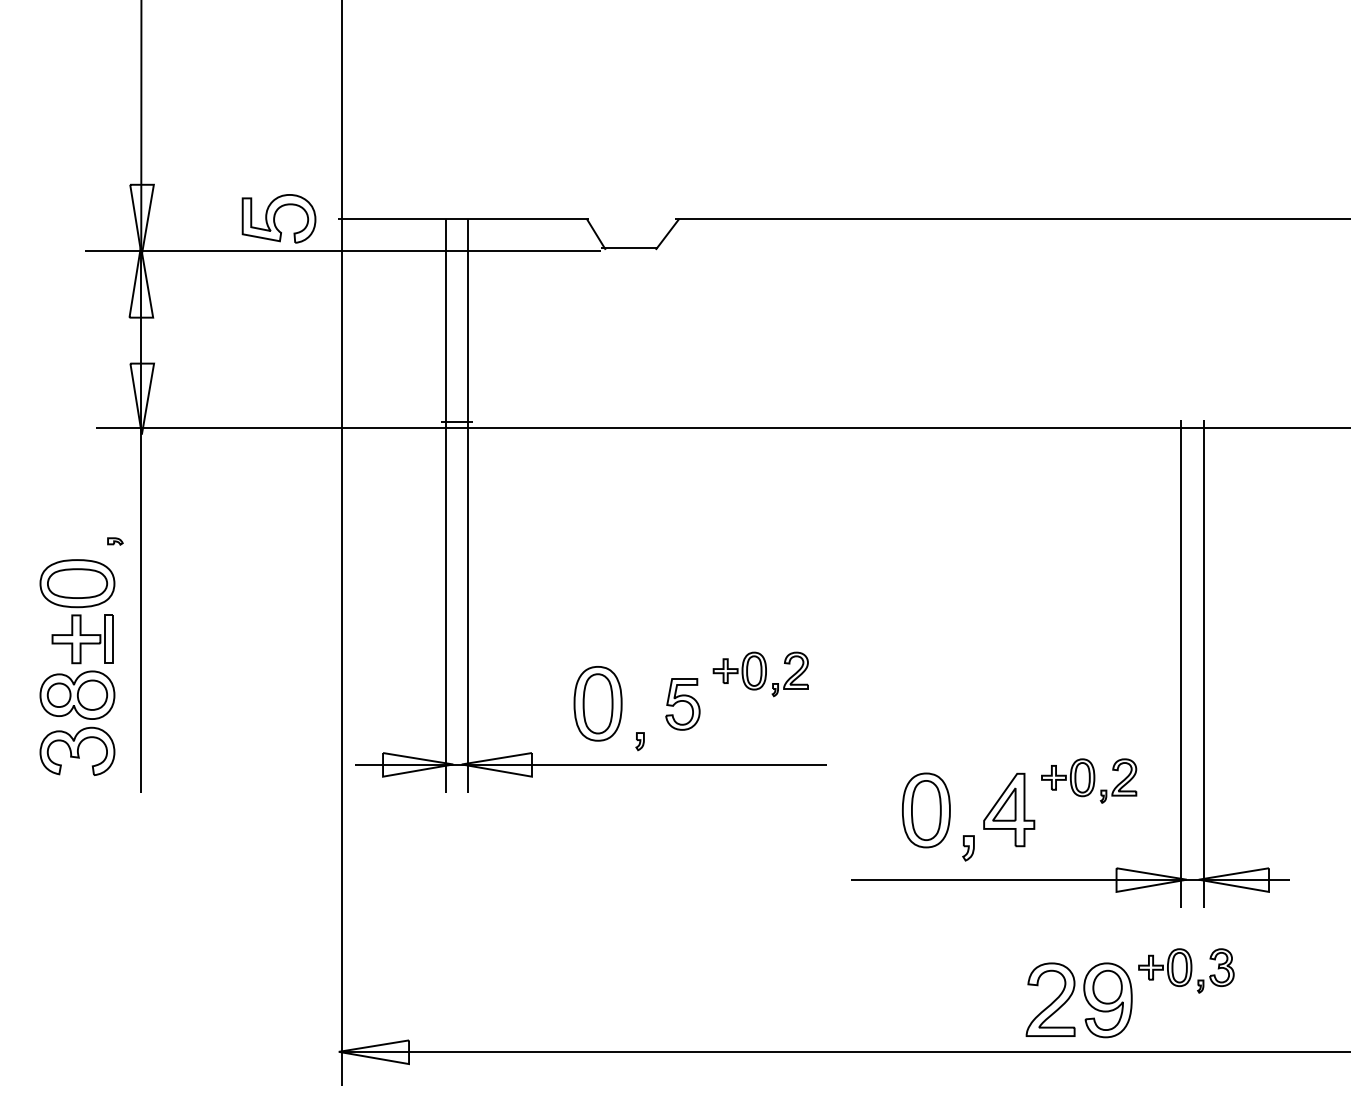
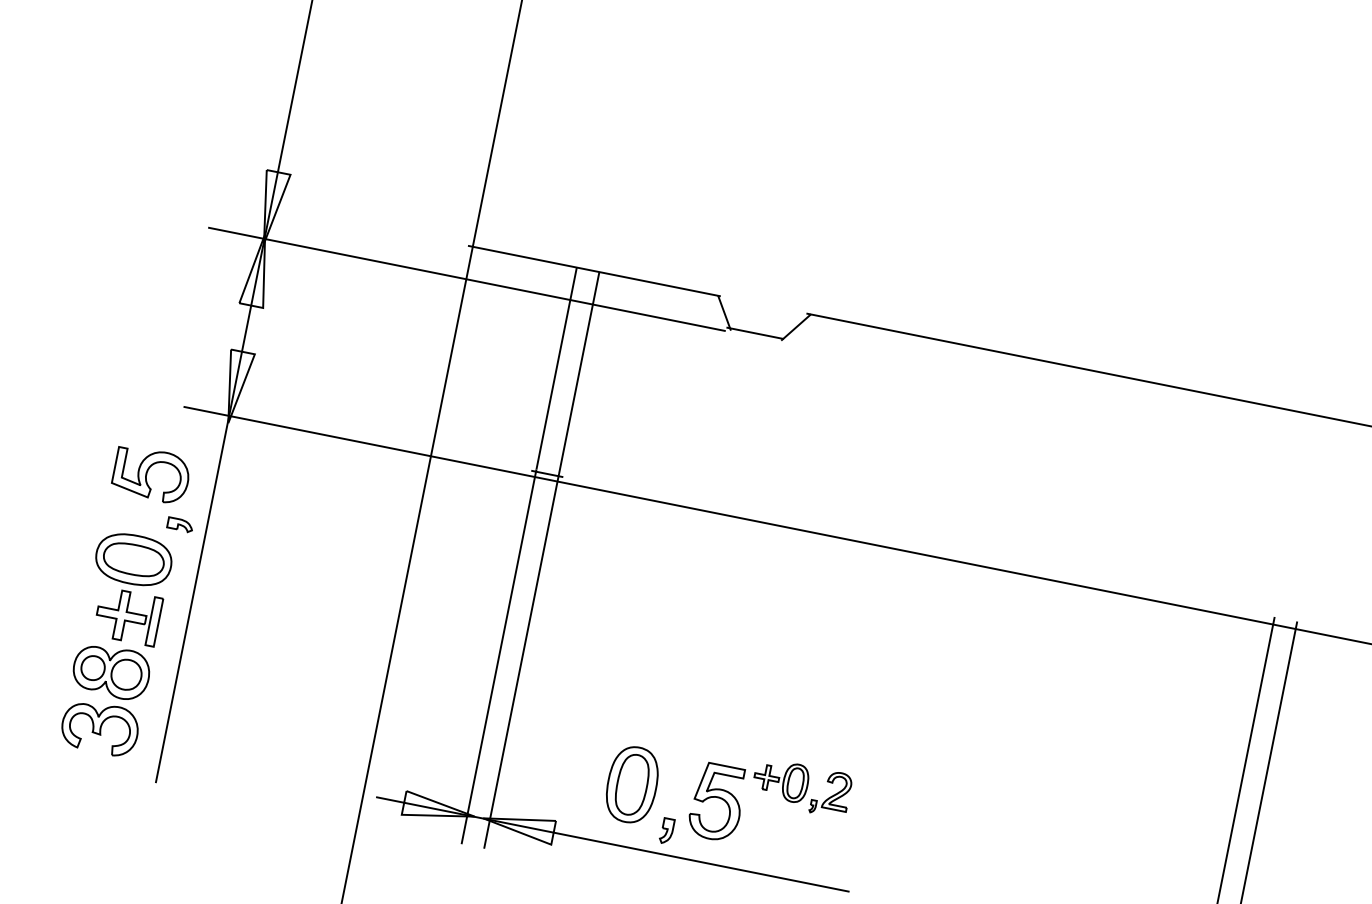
part: (278, 218) -> (150, 474), moved
part: (115, 541) -> (180, 525), size x1.67
part: (682, 704) -> (716, 802), size x1.43
part: (639, 741) -> (666, 830), size x1.43

